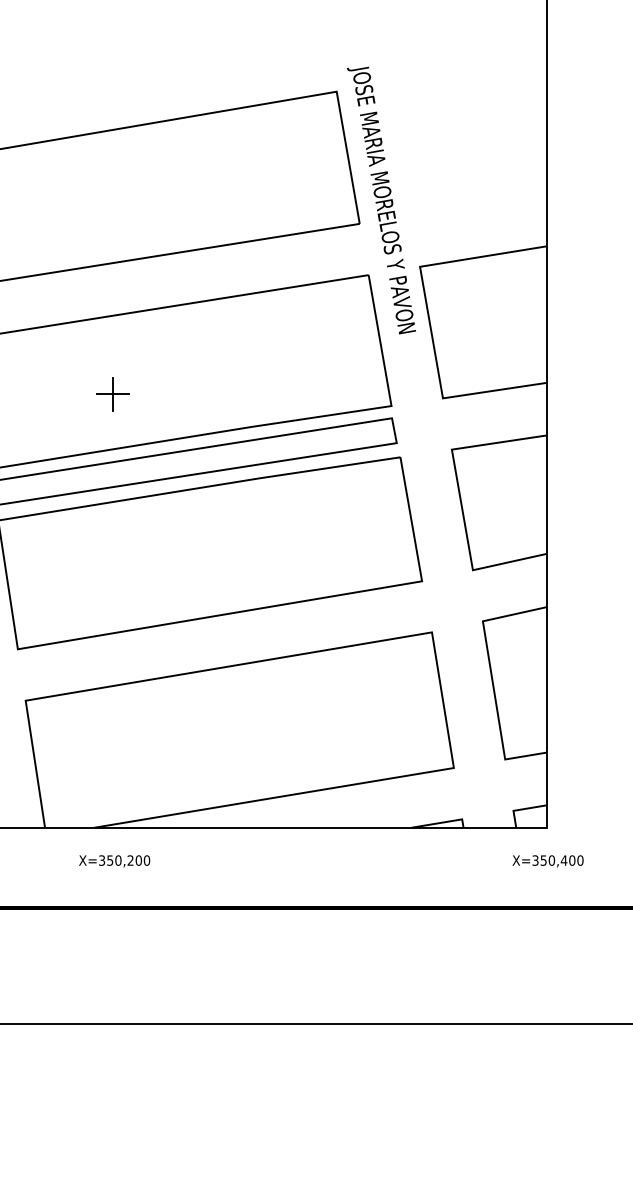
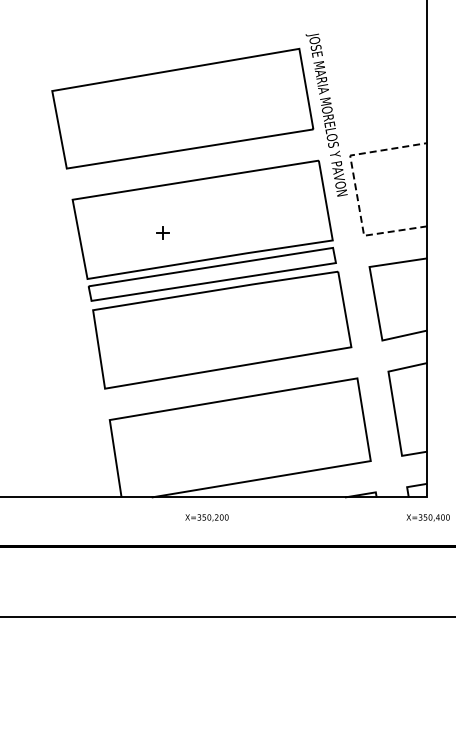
line: (428, 319) -> (355, 187), solid -> dashed
part: (112, 393) -> (162, 232), size x0.6
text: (113, 860) -> (206, 517), moved

